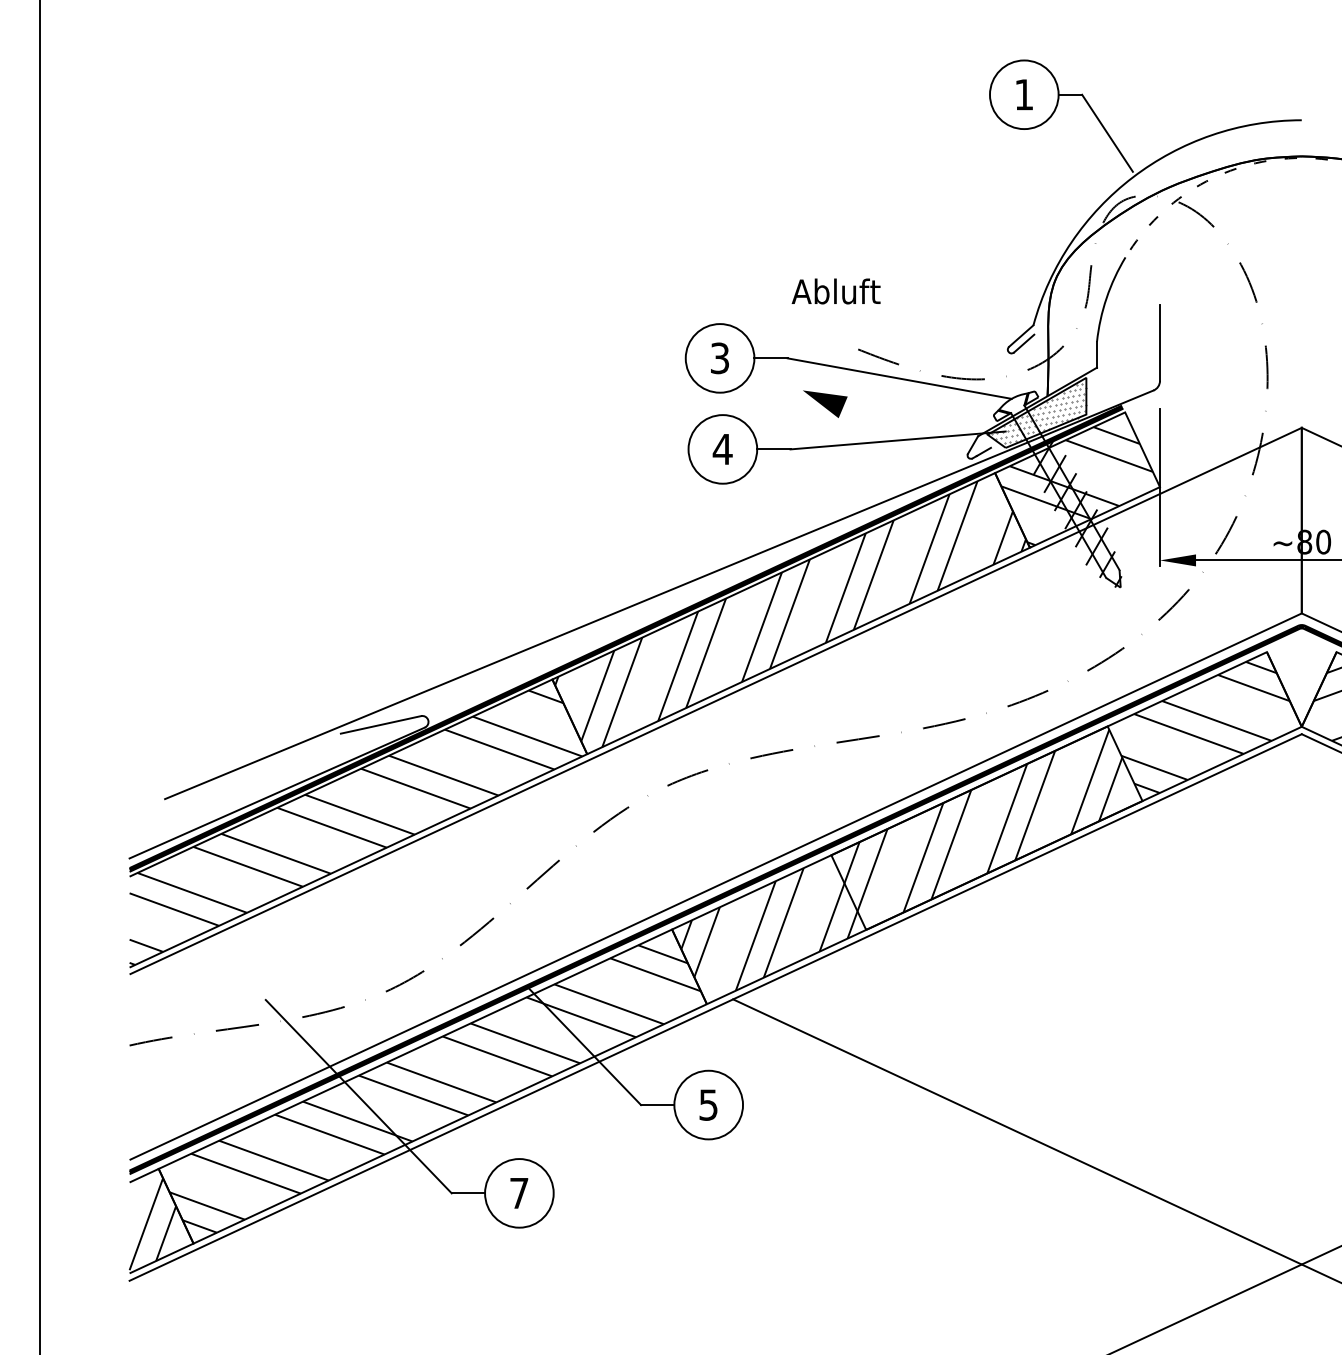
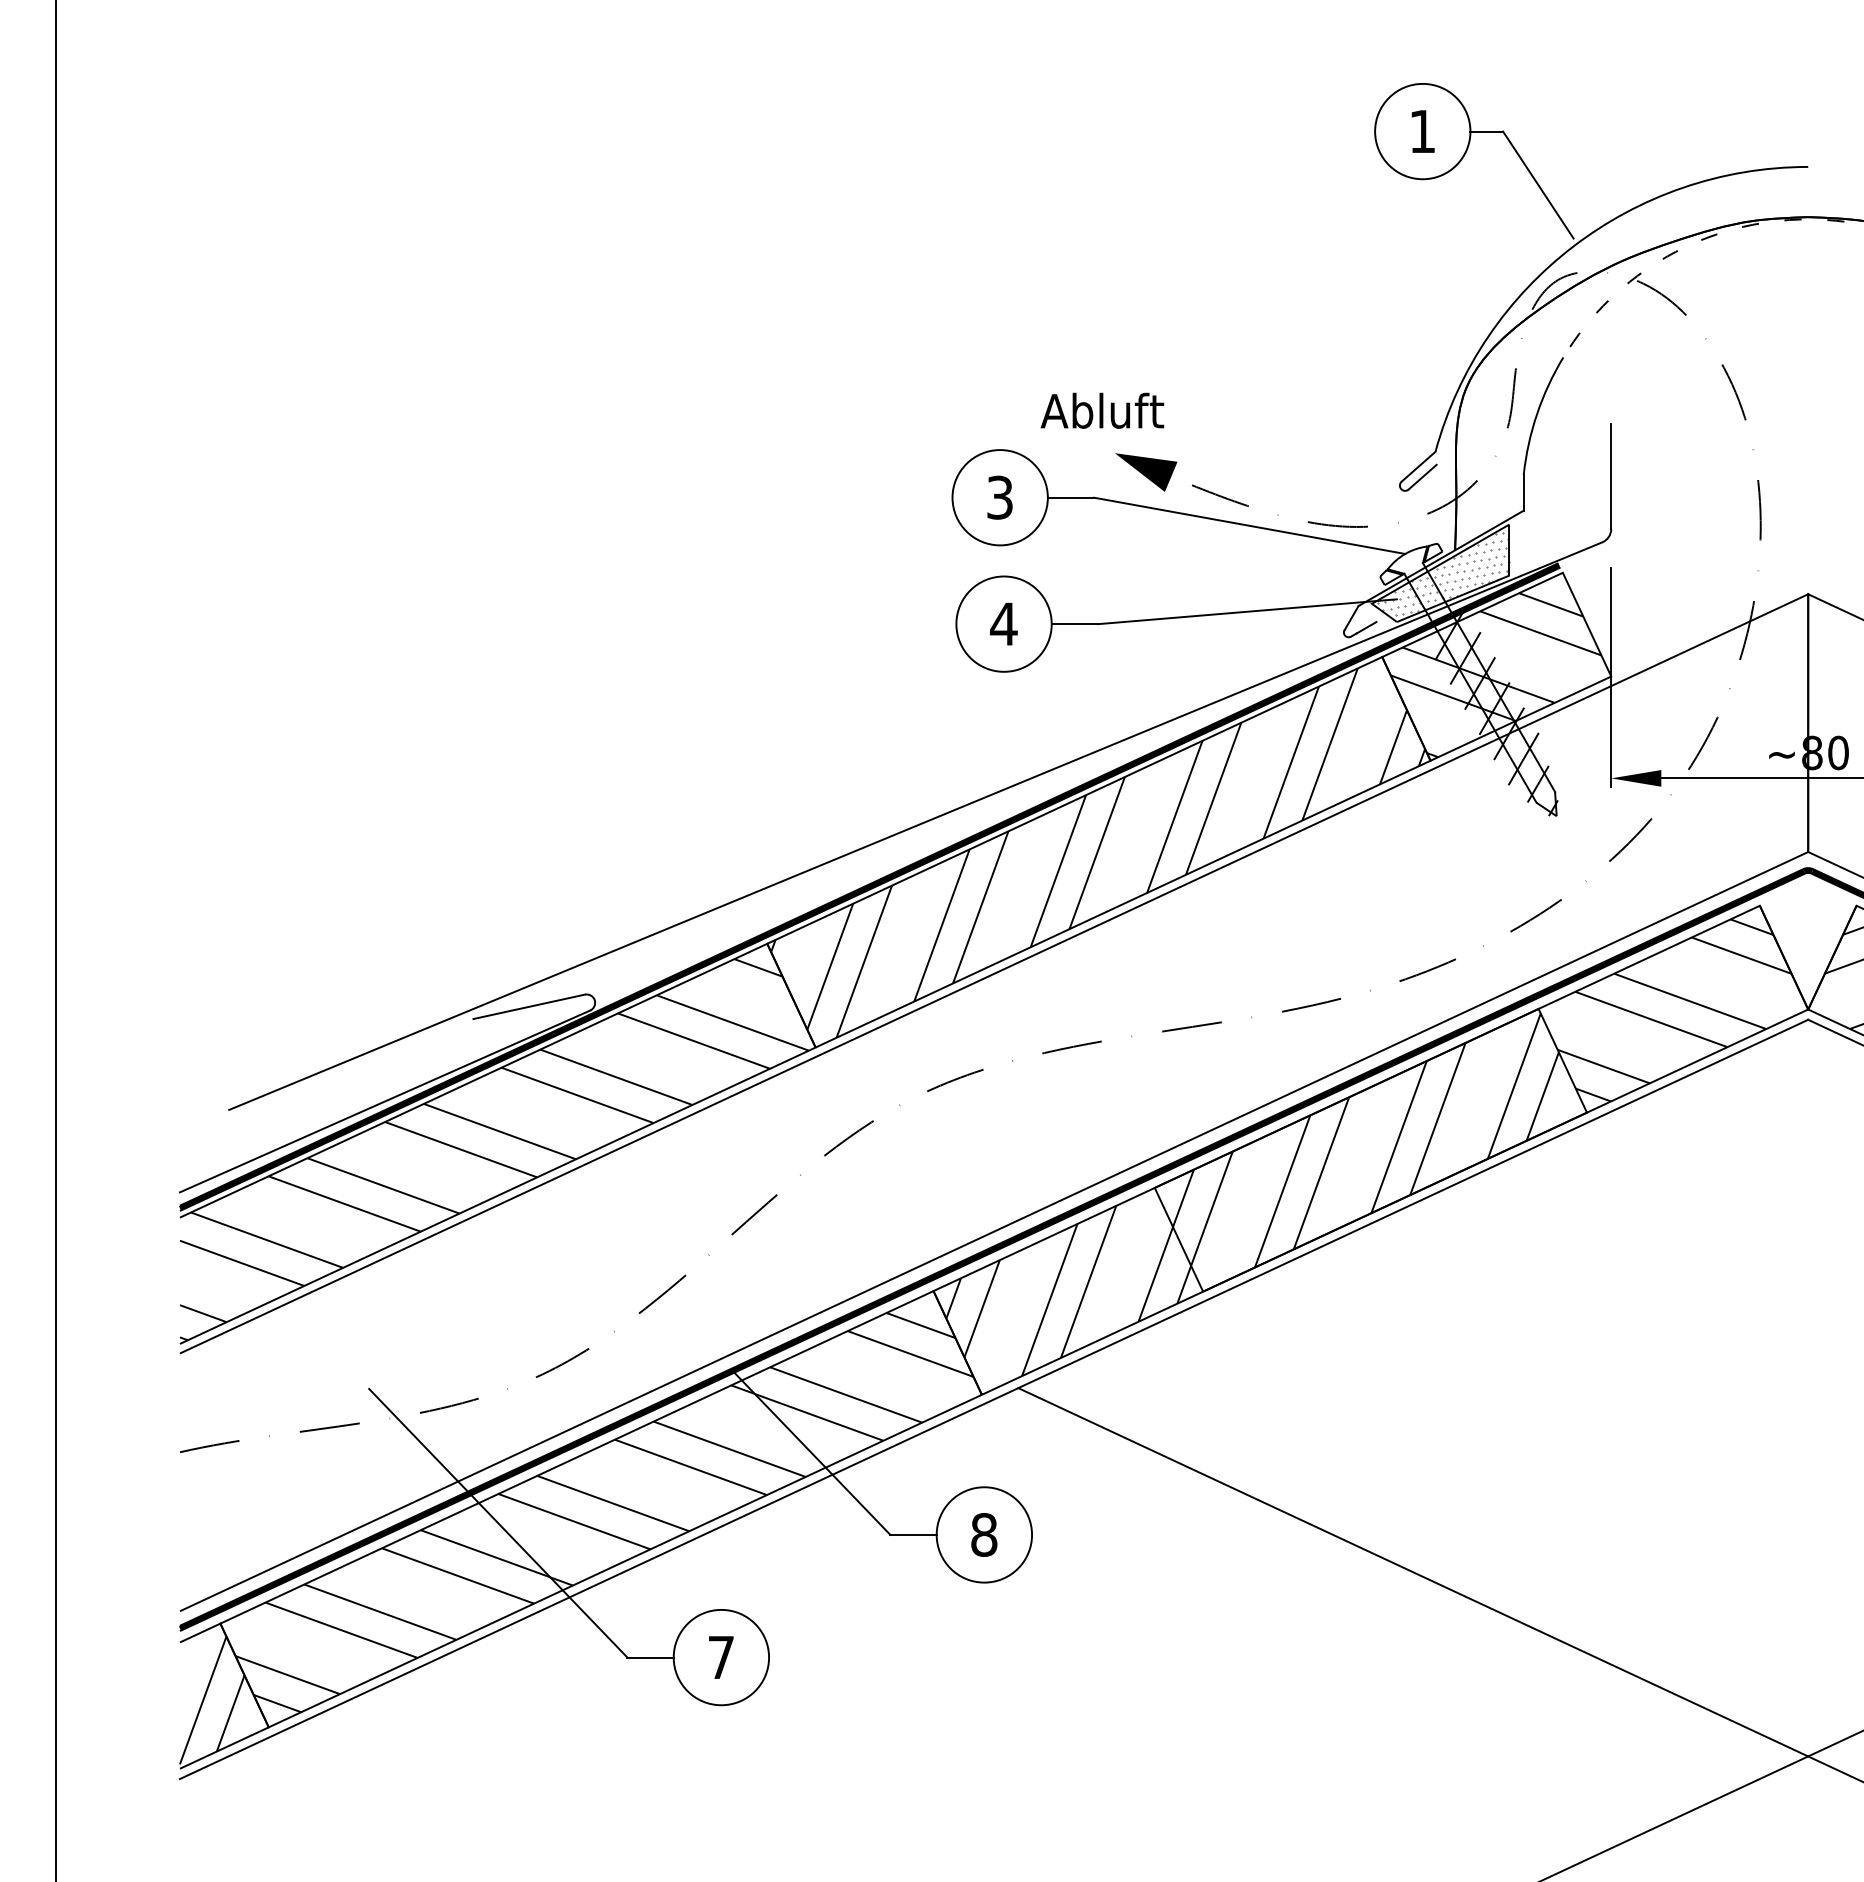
text: (836, 291) -> (1102, 410), moved
part: (825, 404) -> (1146, 472), moved
text: (708, 1104) -> (984, 1534), 5 -> 8

